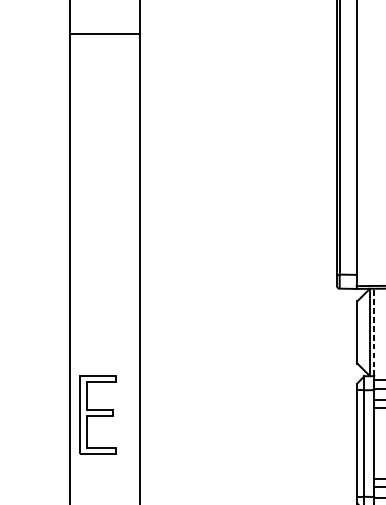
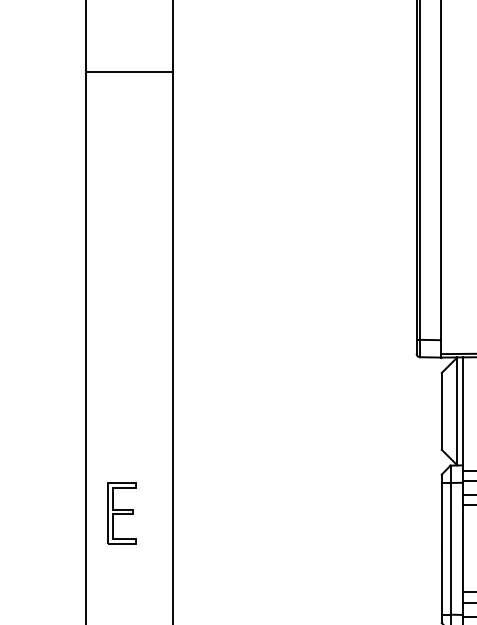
line: (104, 34) -> (129, 71), moved
line: (374, 332) -> (462, 411), dashed -> solid
part: (98, 414) -> (121, 513), size x0.62

